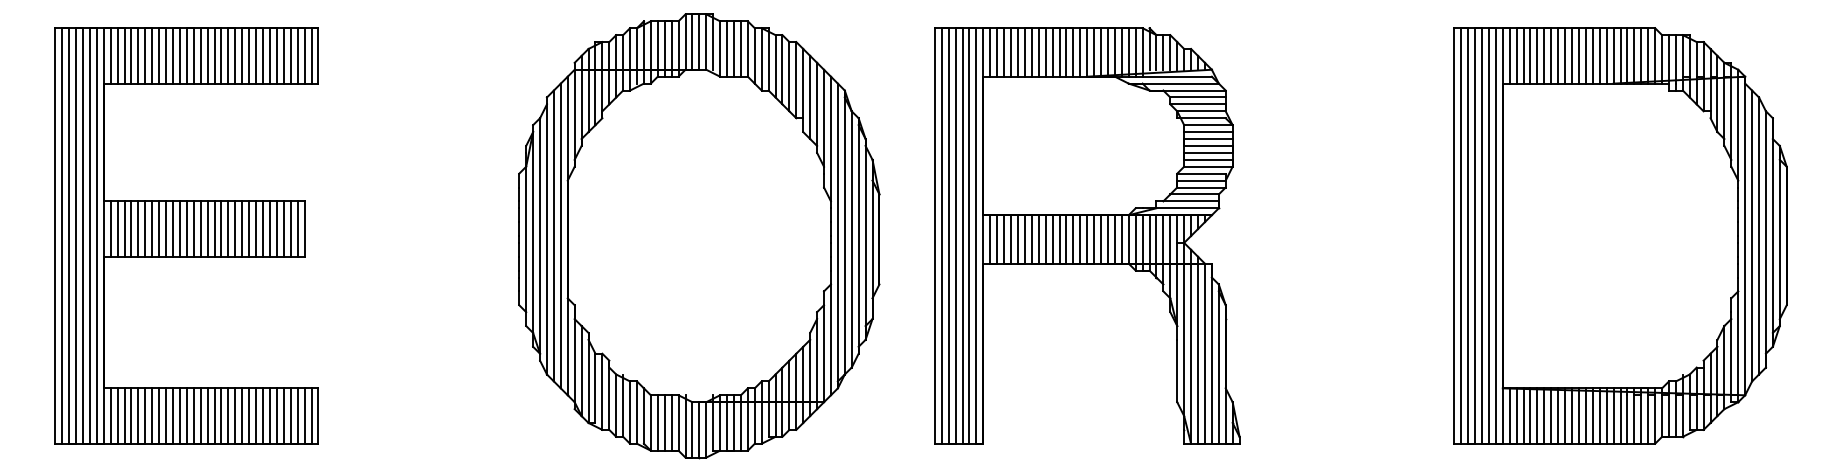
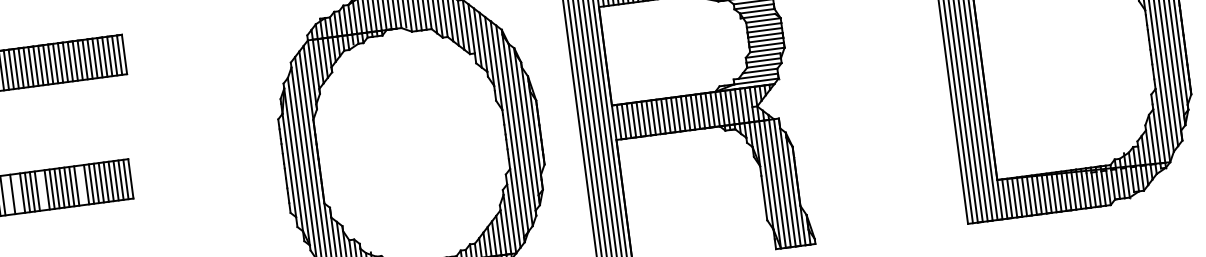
line: (131, 228) -> (7, 194), removed
line: (145, 228) -> (17, 193), removed
line: (179, 228) -> (41, 190), removed
line: (235, 228) -> (81, 184), removed

